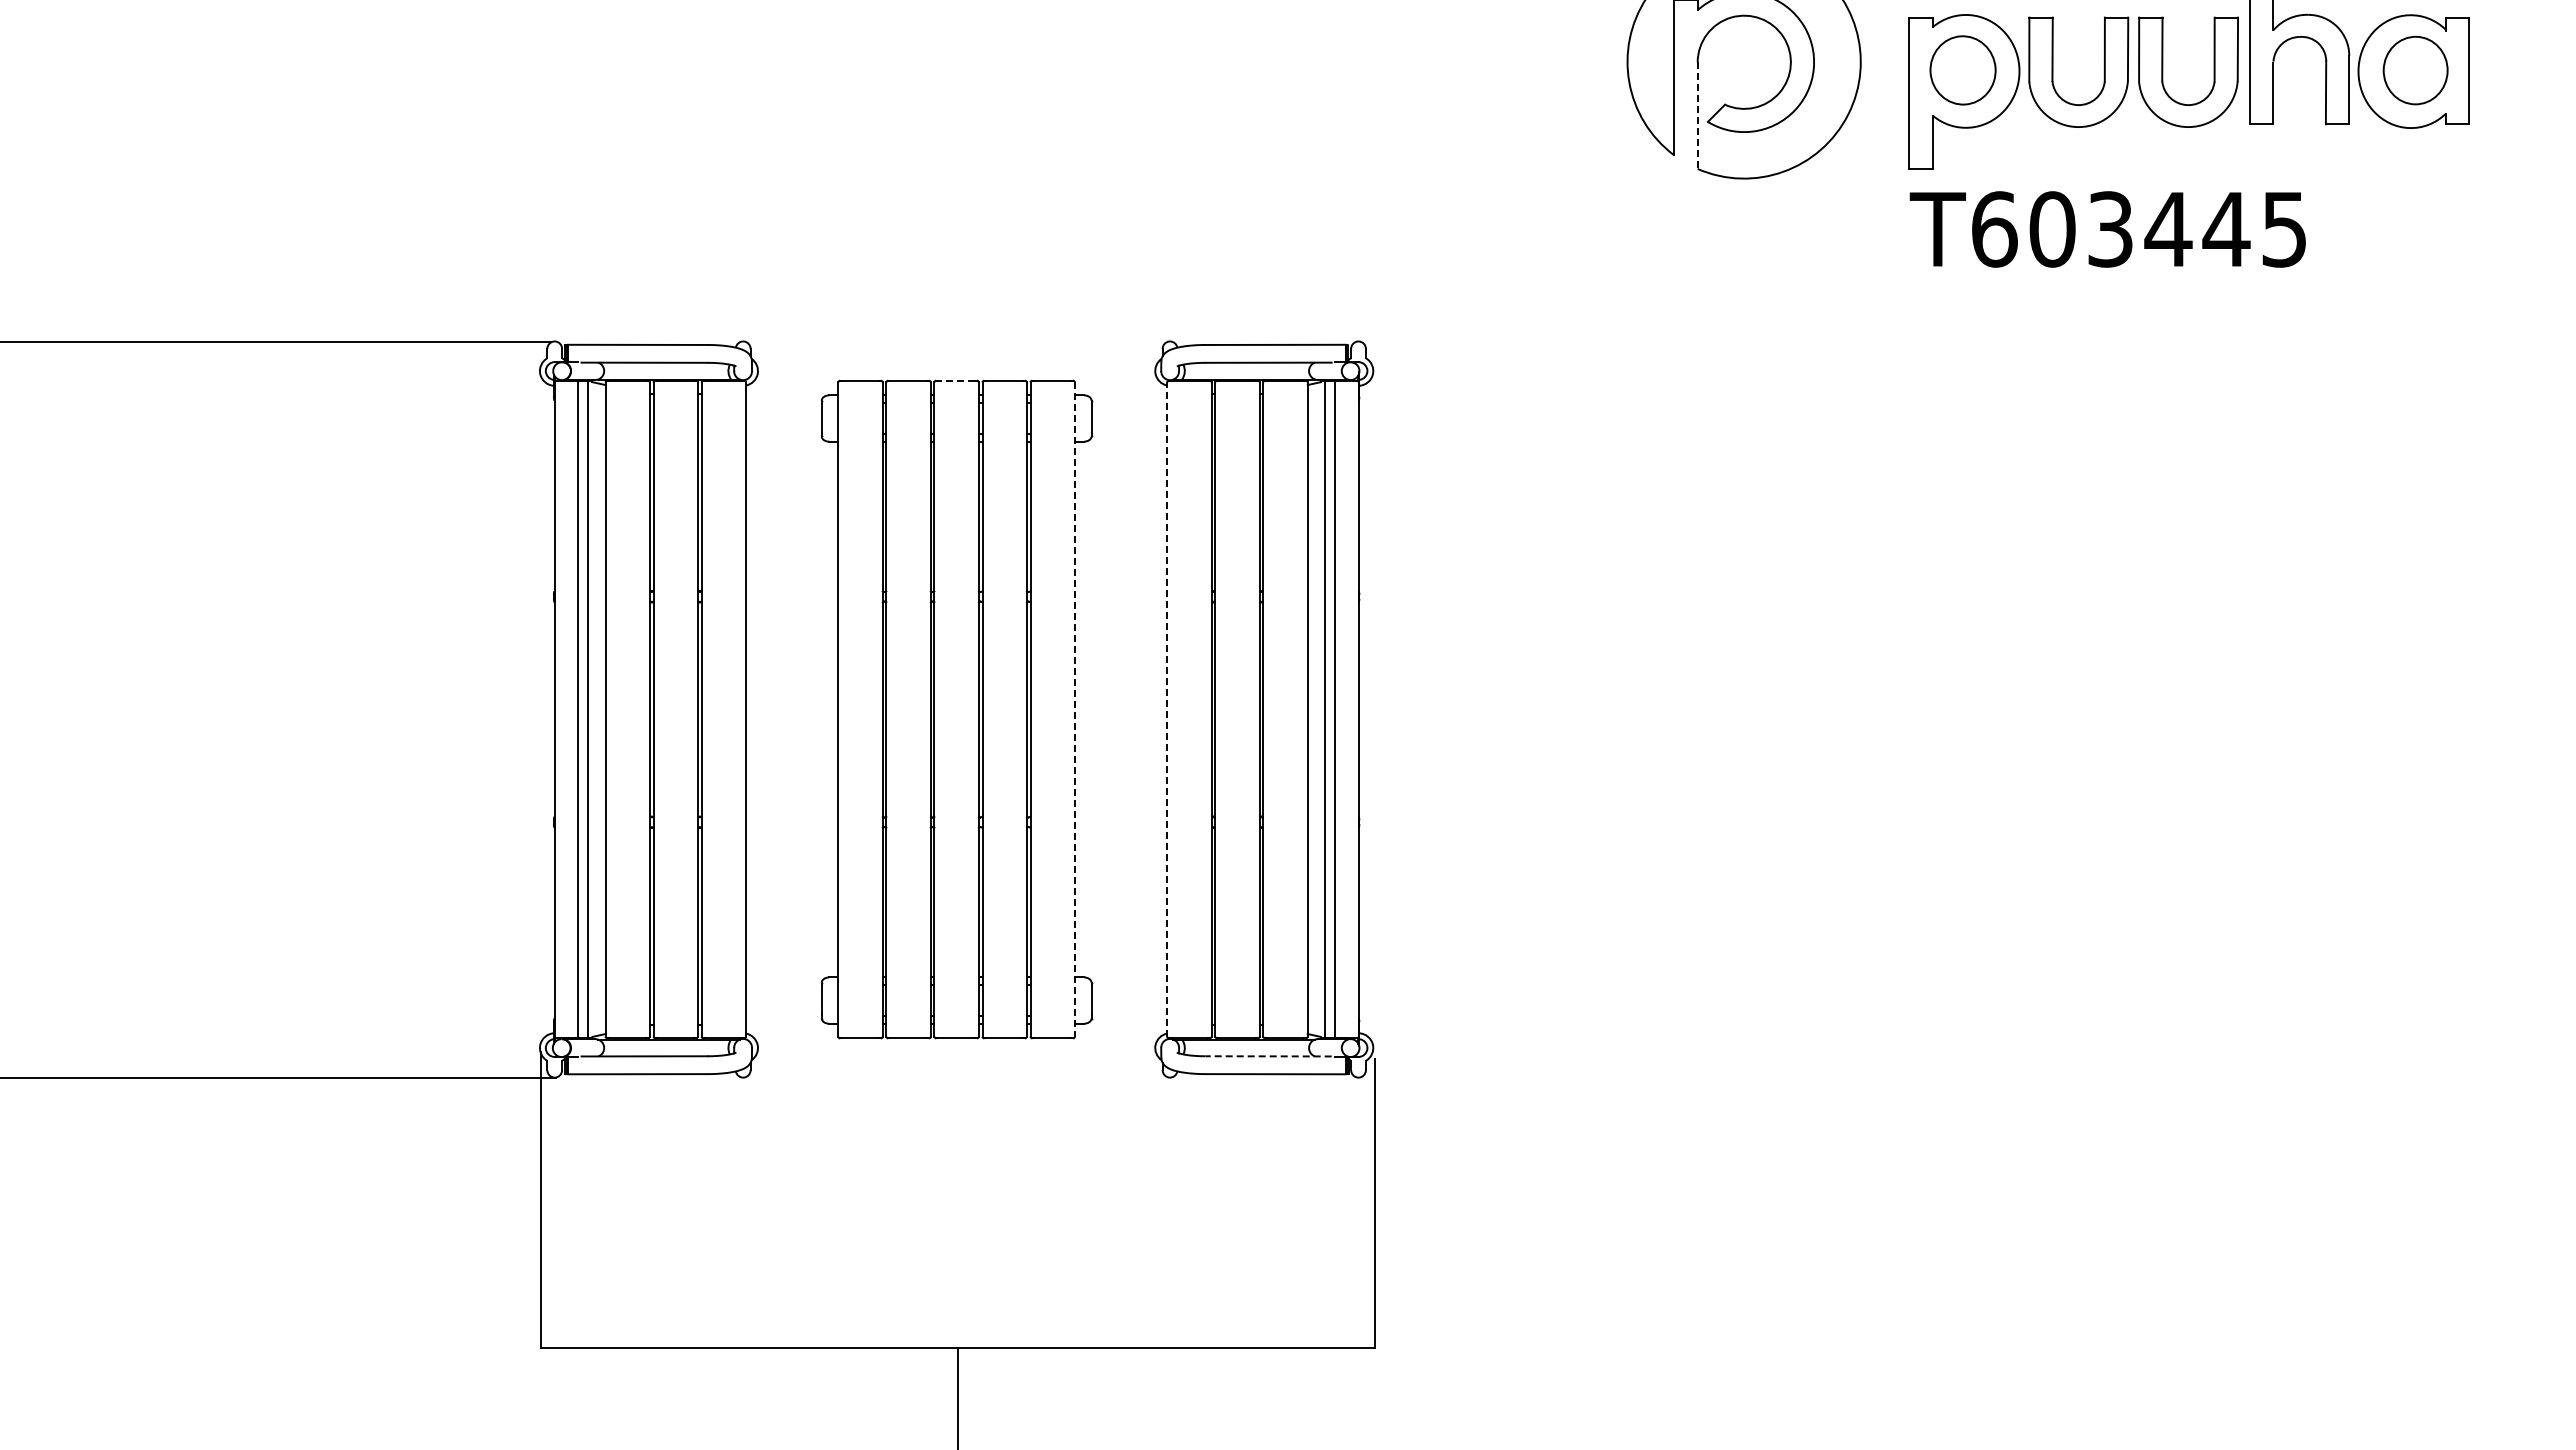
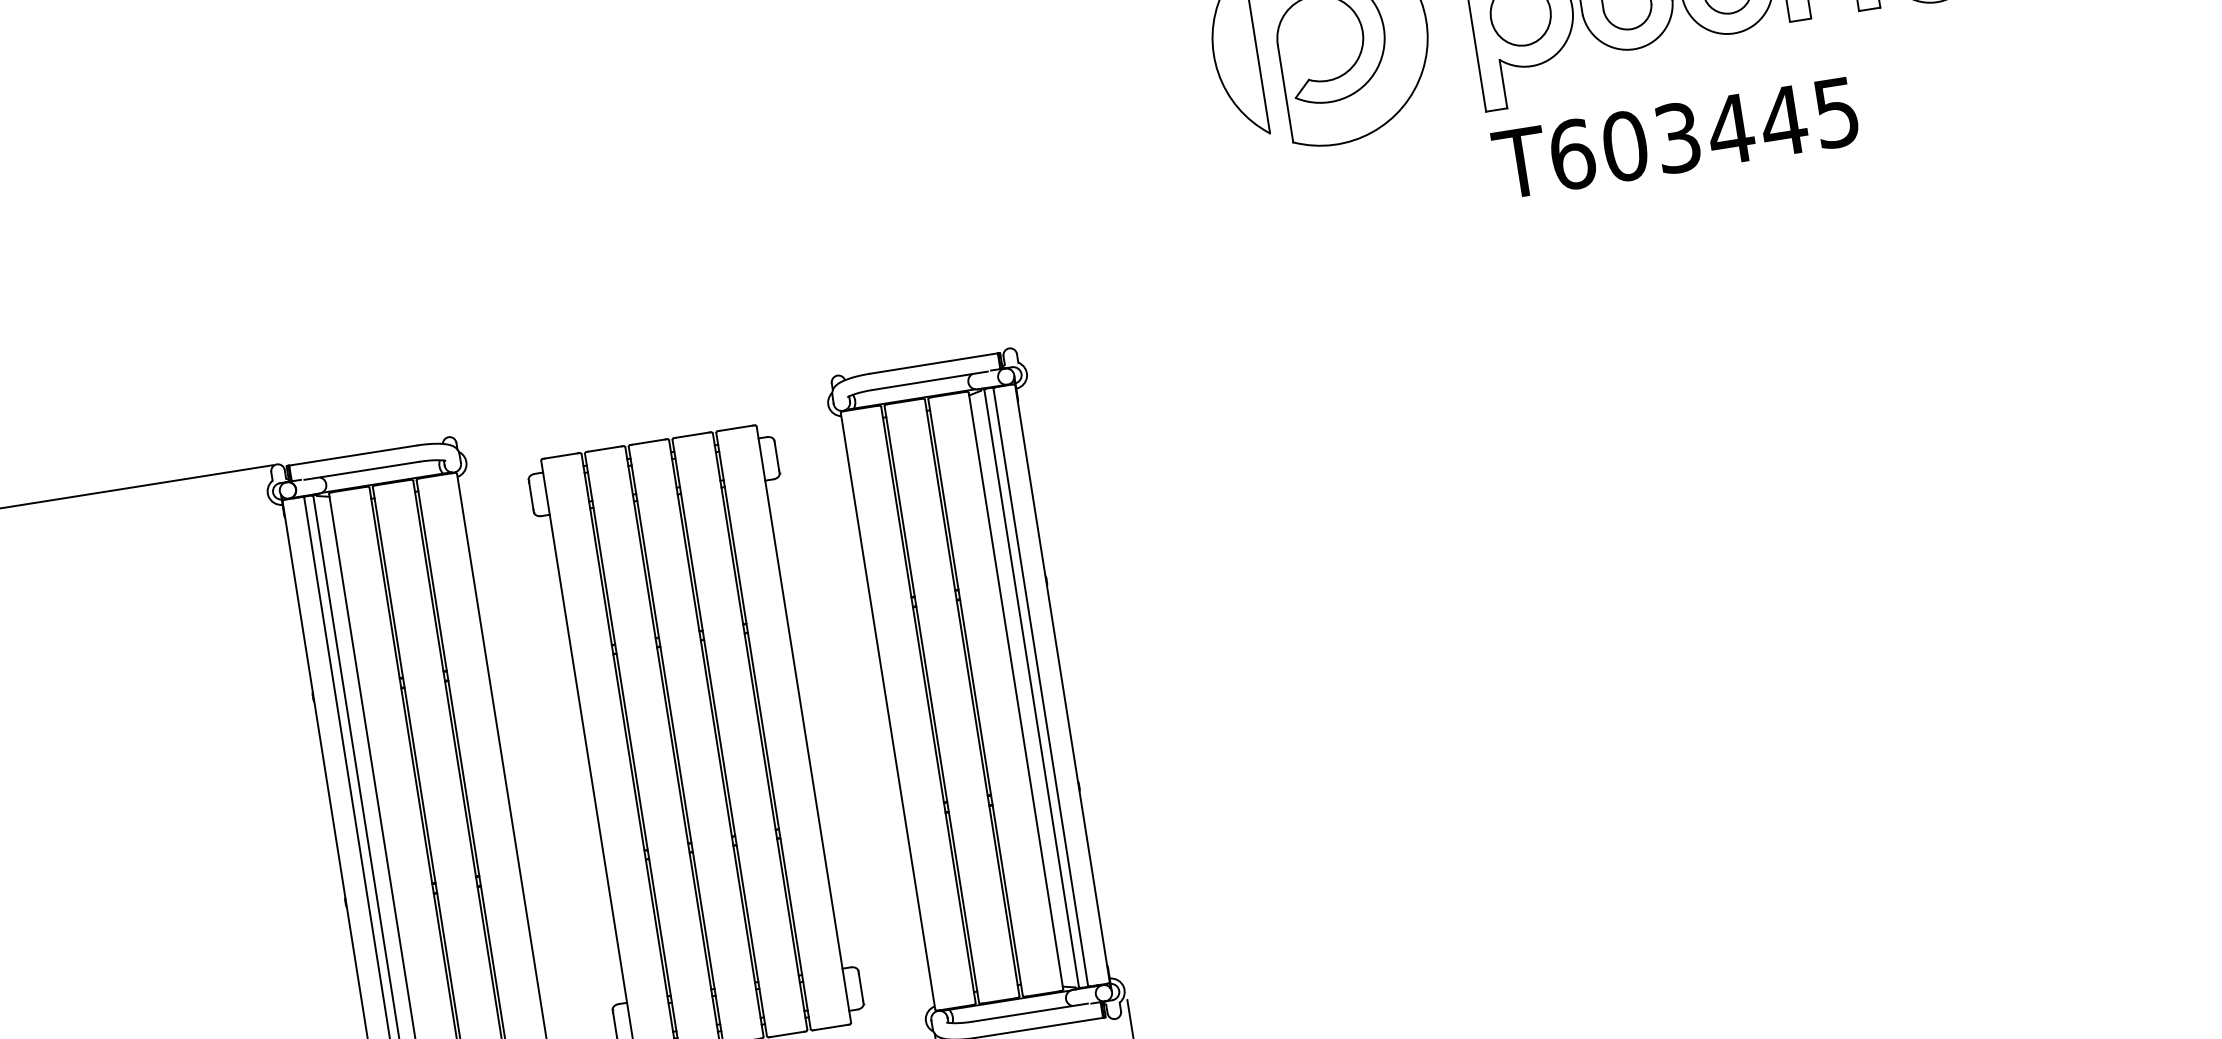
line: (1697, 116) -> (1285, 94), dashed -> solid
line: (956, 380) -> (648, 441), dashed -> solid
line: (1167, 709) -> (888, 711), dashed -> solid
line: (1074, 710) -> (803, 725), dashed -> solid
line: (1268, 1056) -> (1030, 1012), dashed -> solid

